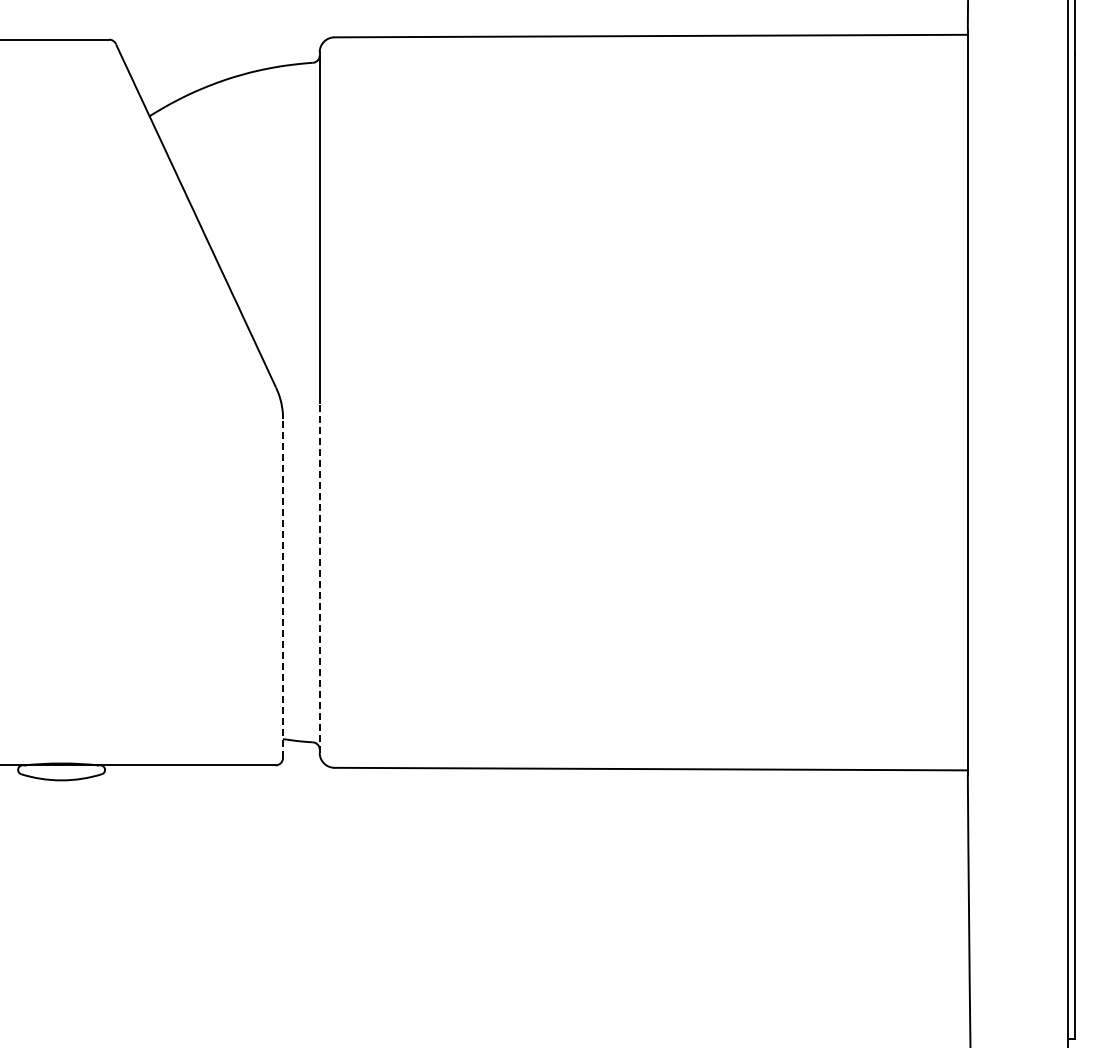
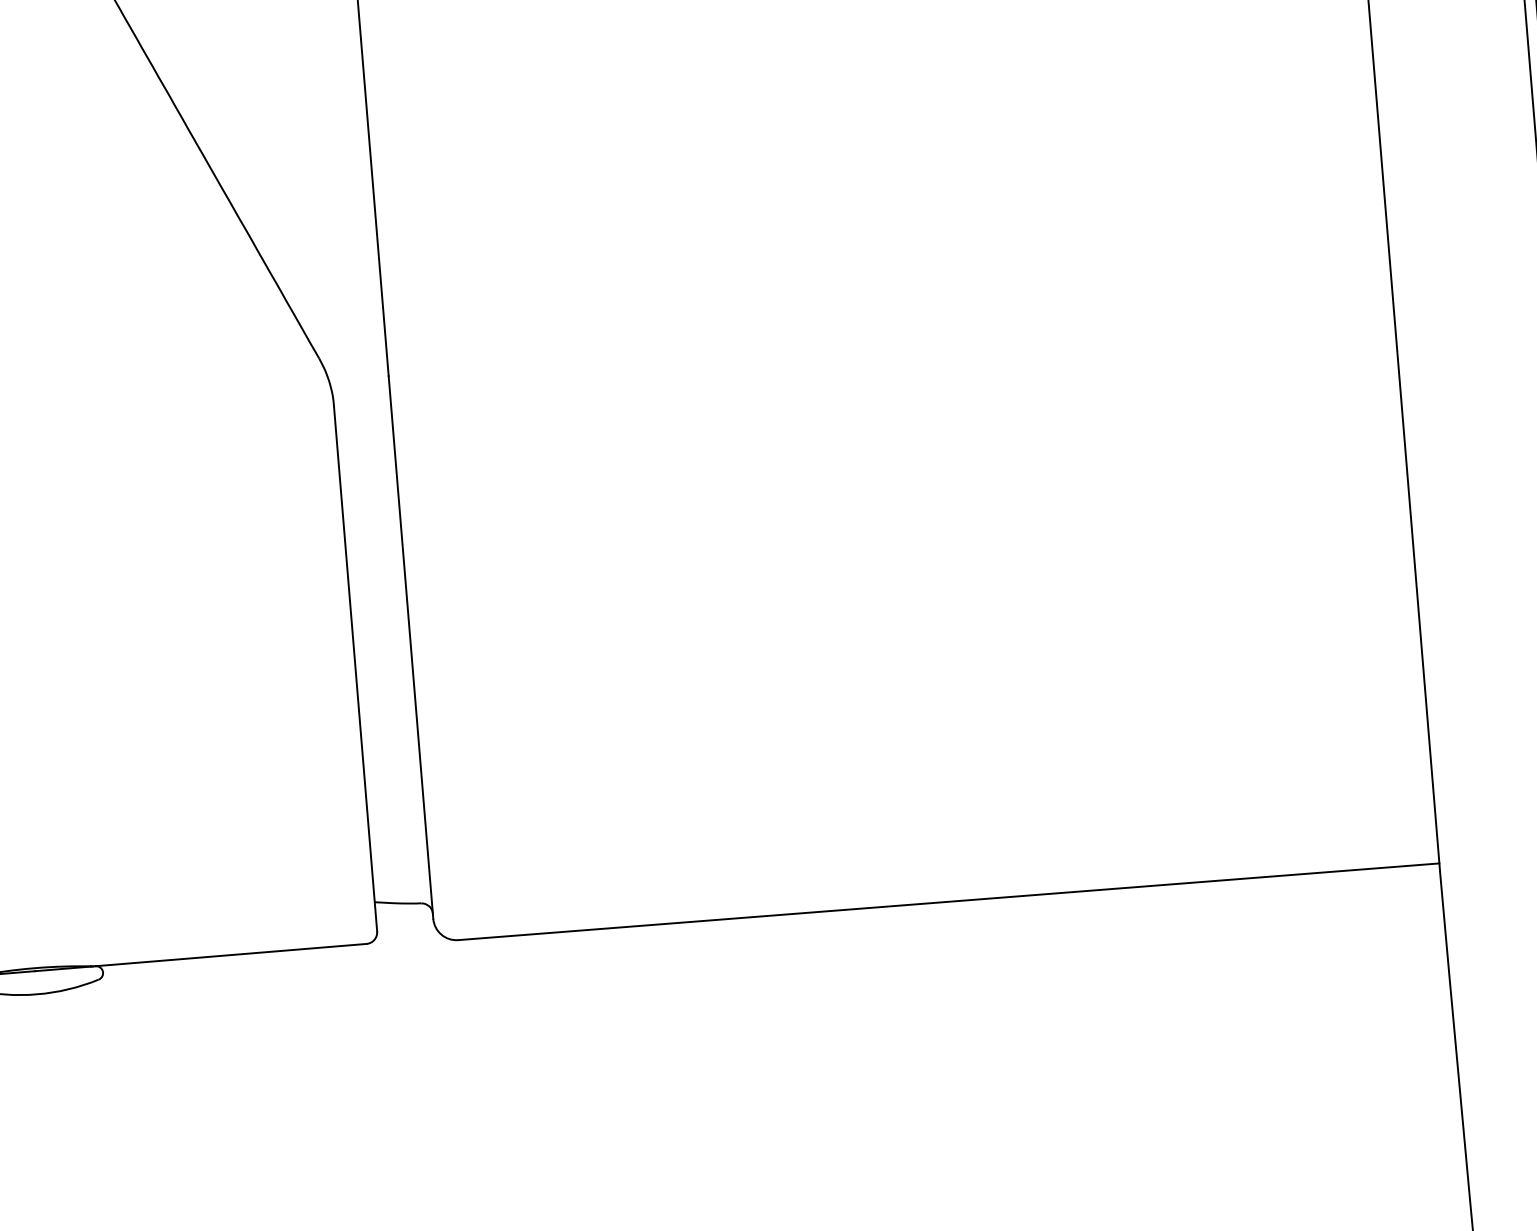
line: (319, 577) -> (410, 647), dashed -> solid
line: (283, 588) -> (356, 668), dashed -> solid

